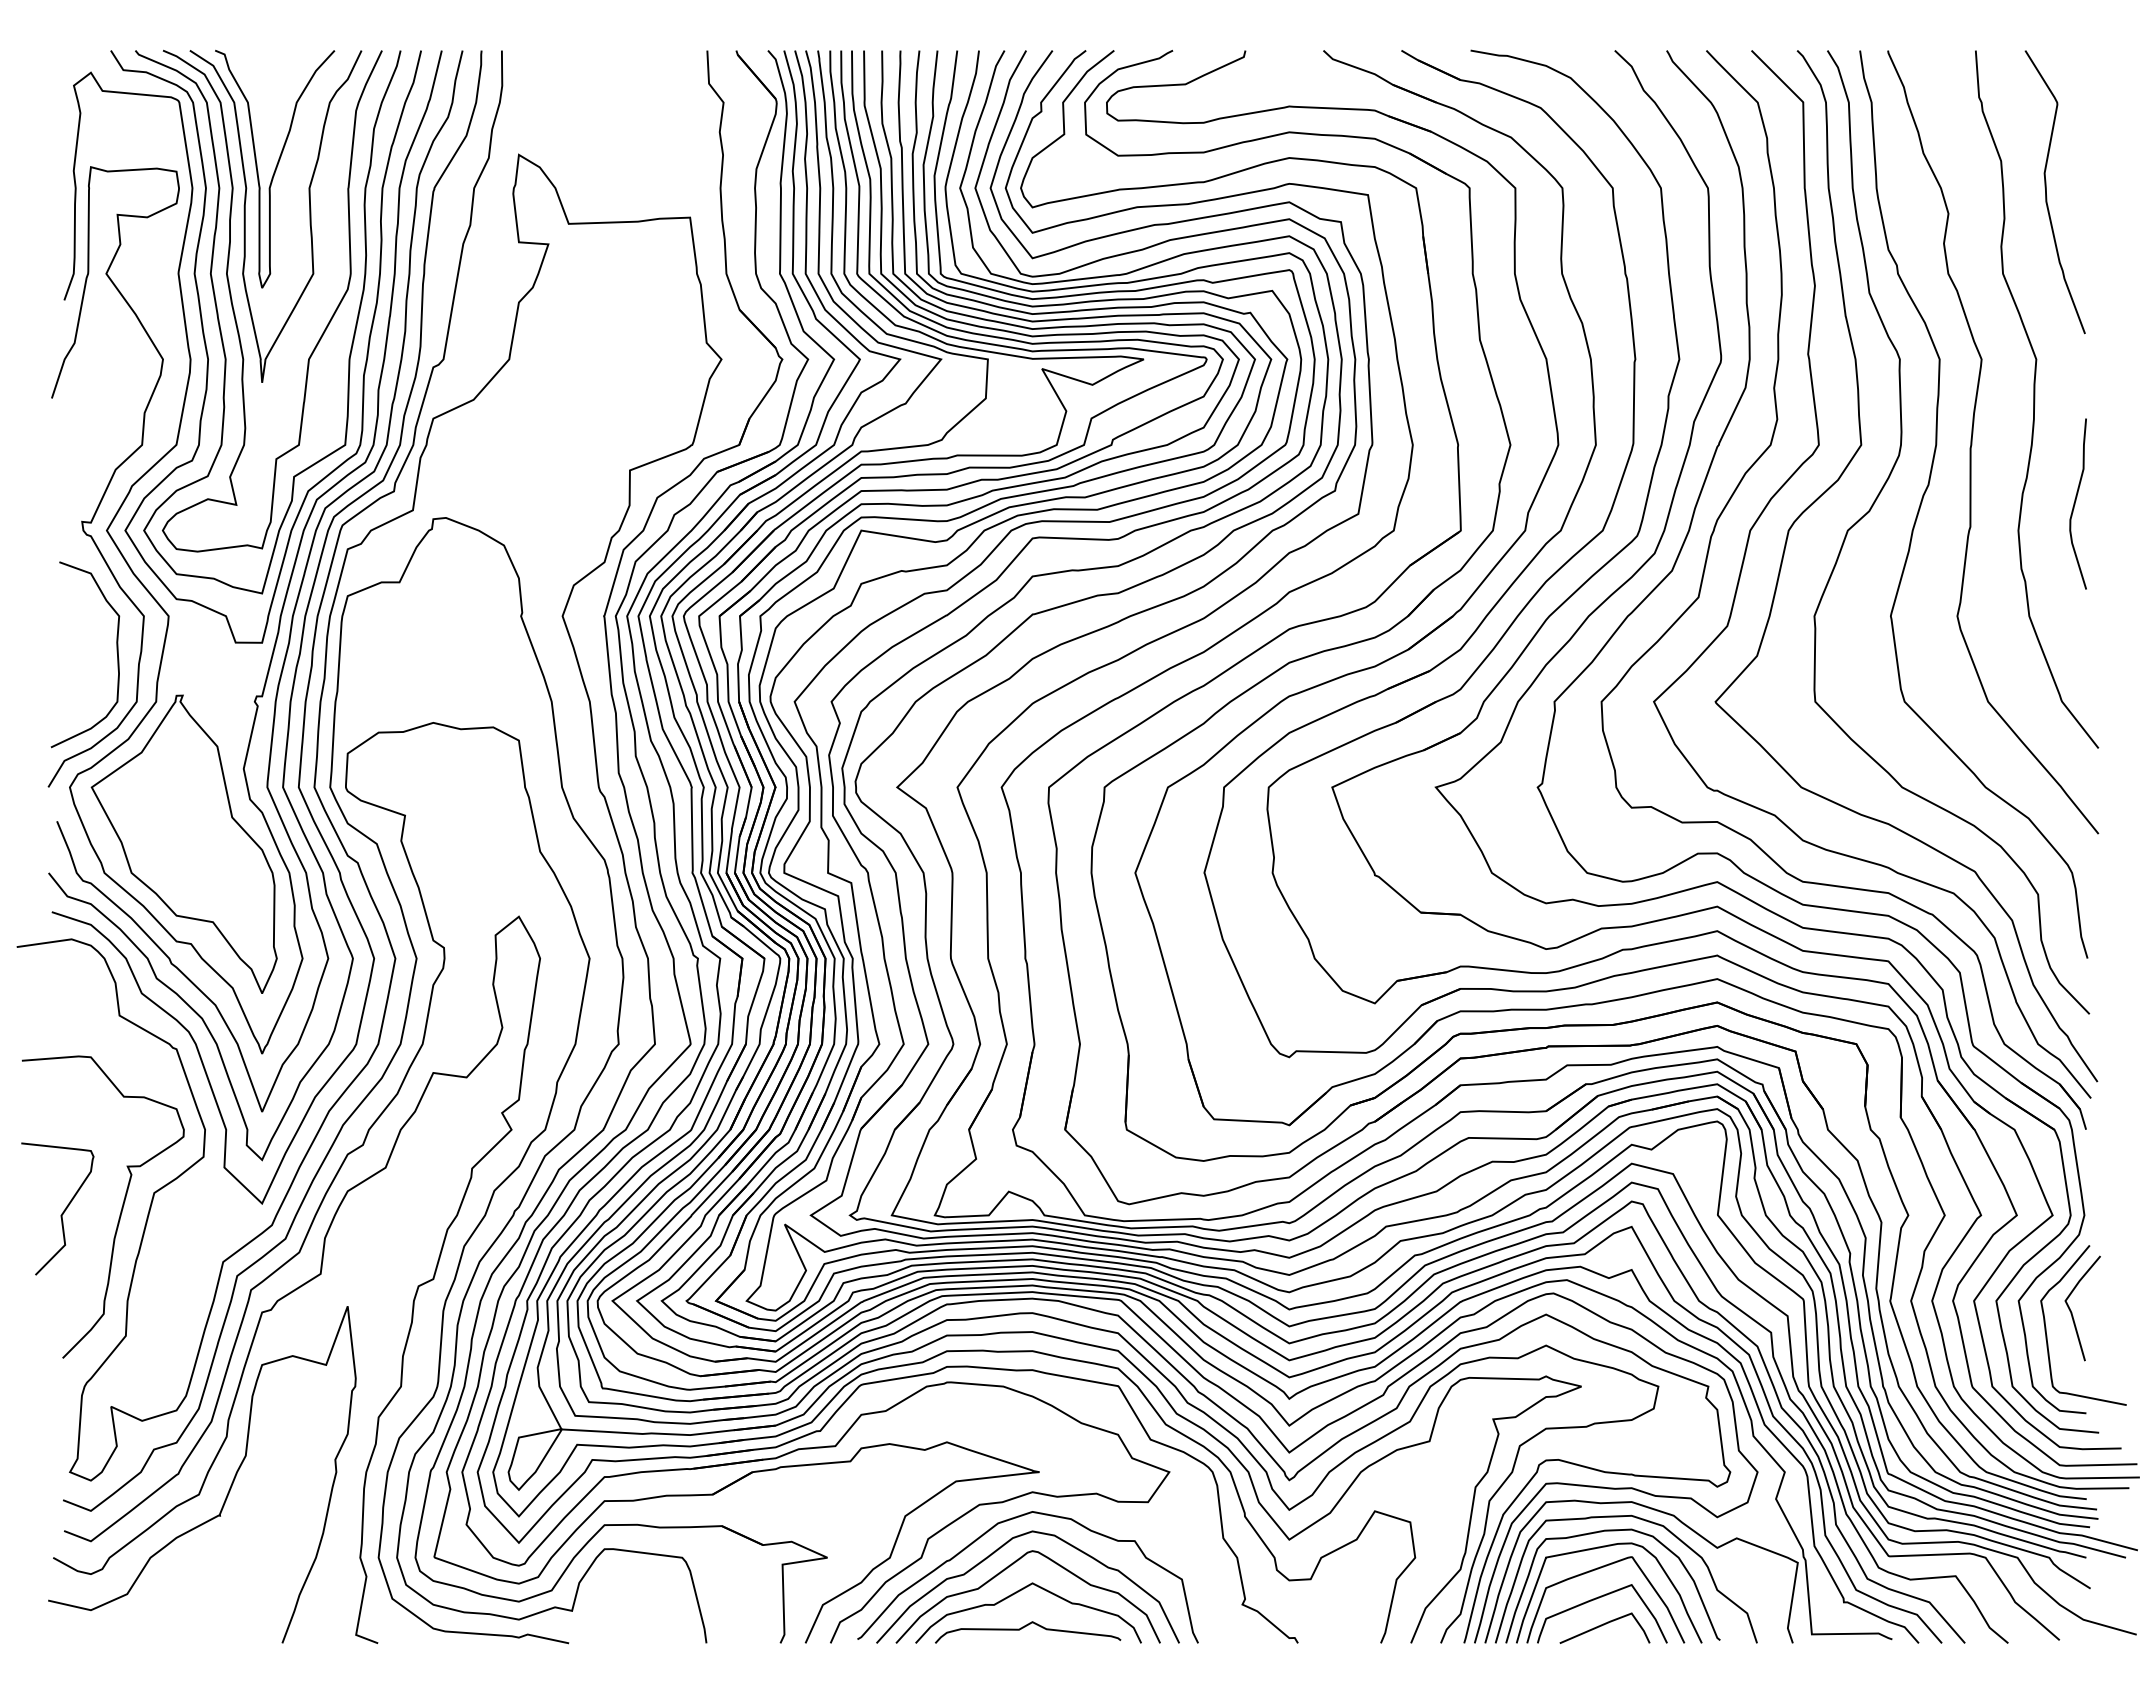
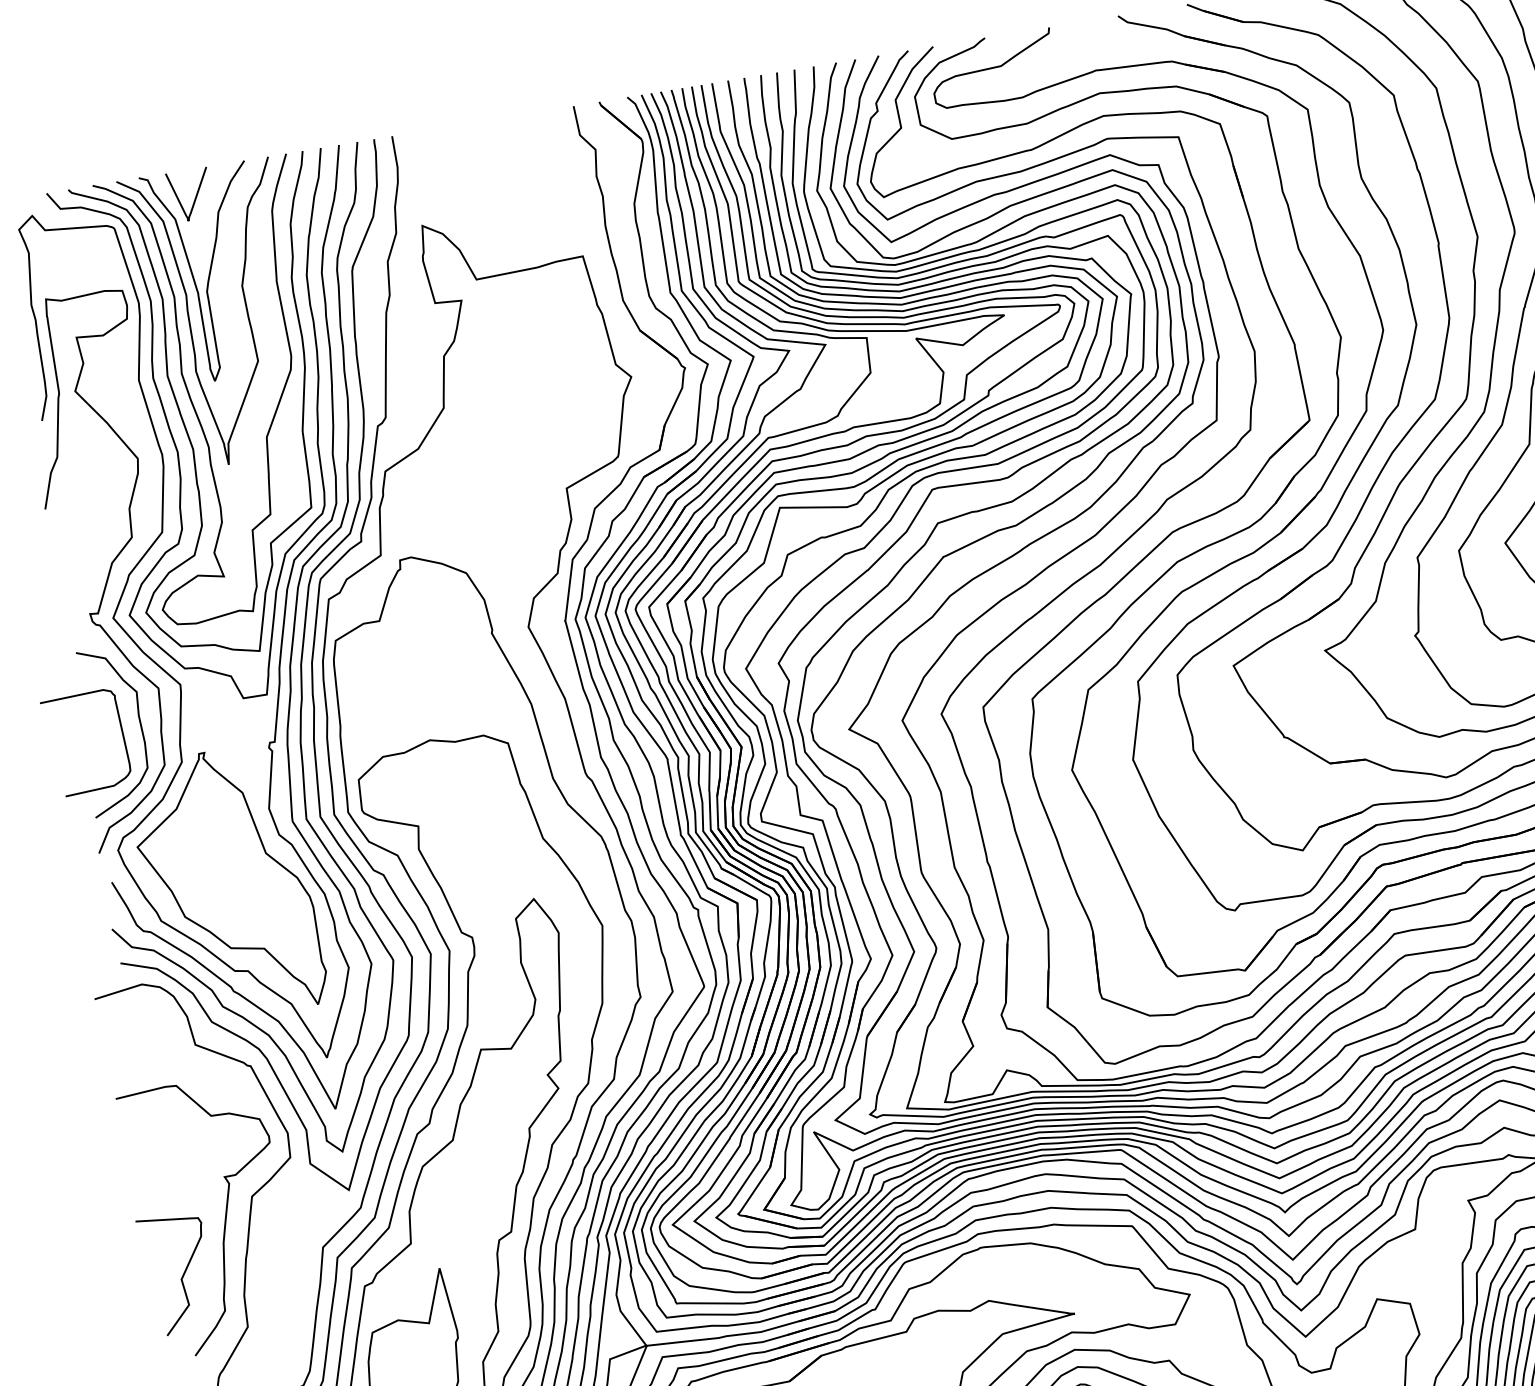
curve: (274, 80) -> (195, 195), added
curve: (95, 663) -> (122, 737), added
curve: (63, 1210) -> (182, 1274), moved

